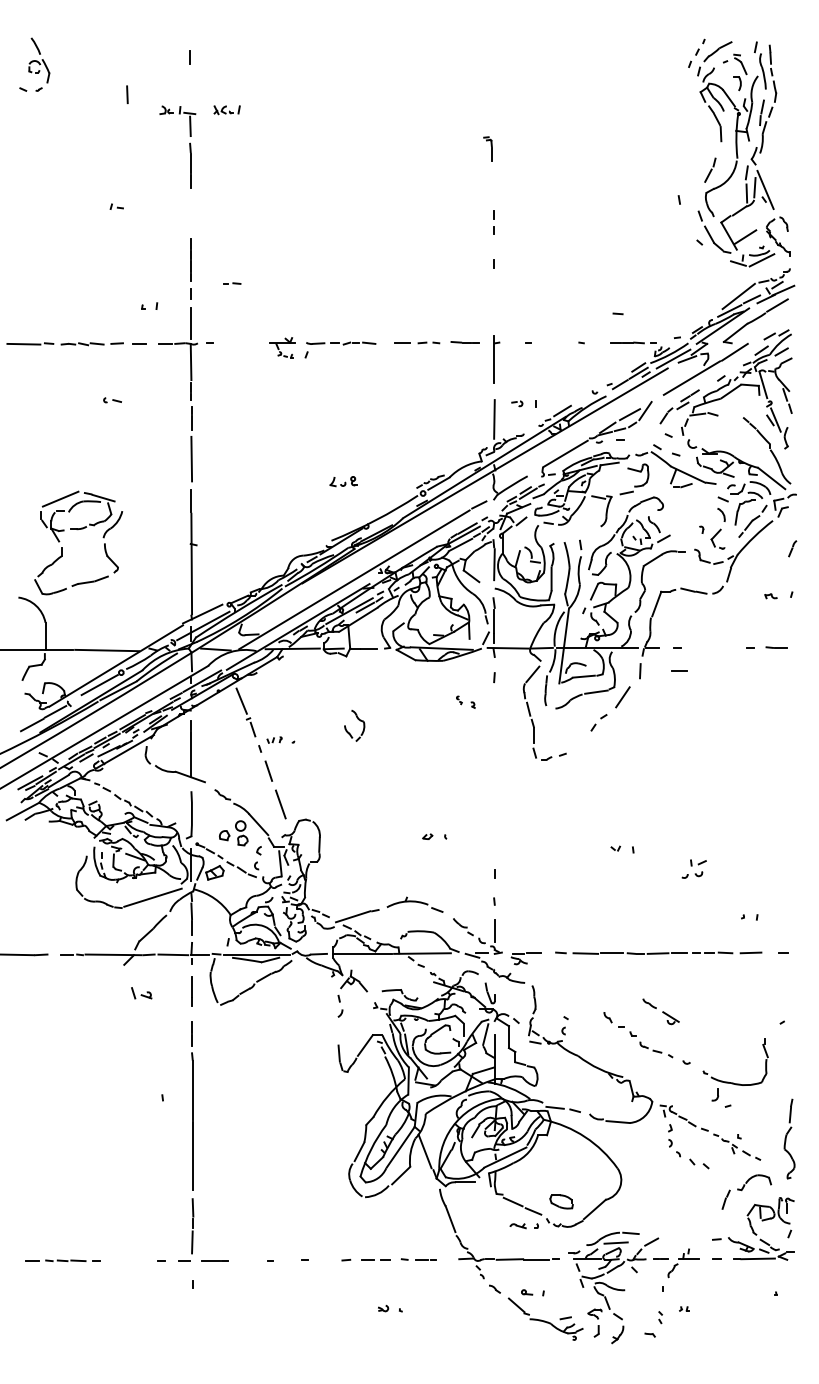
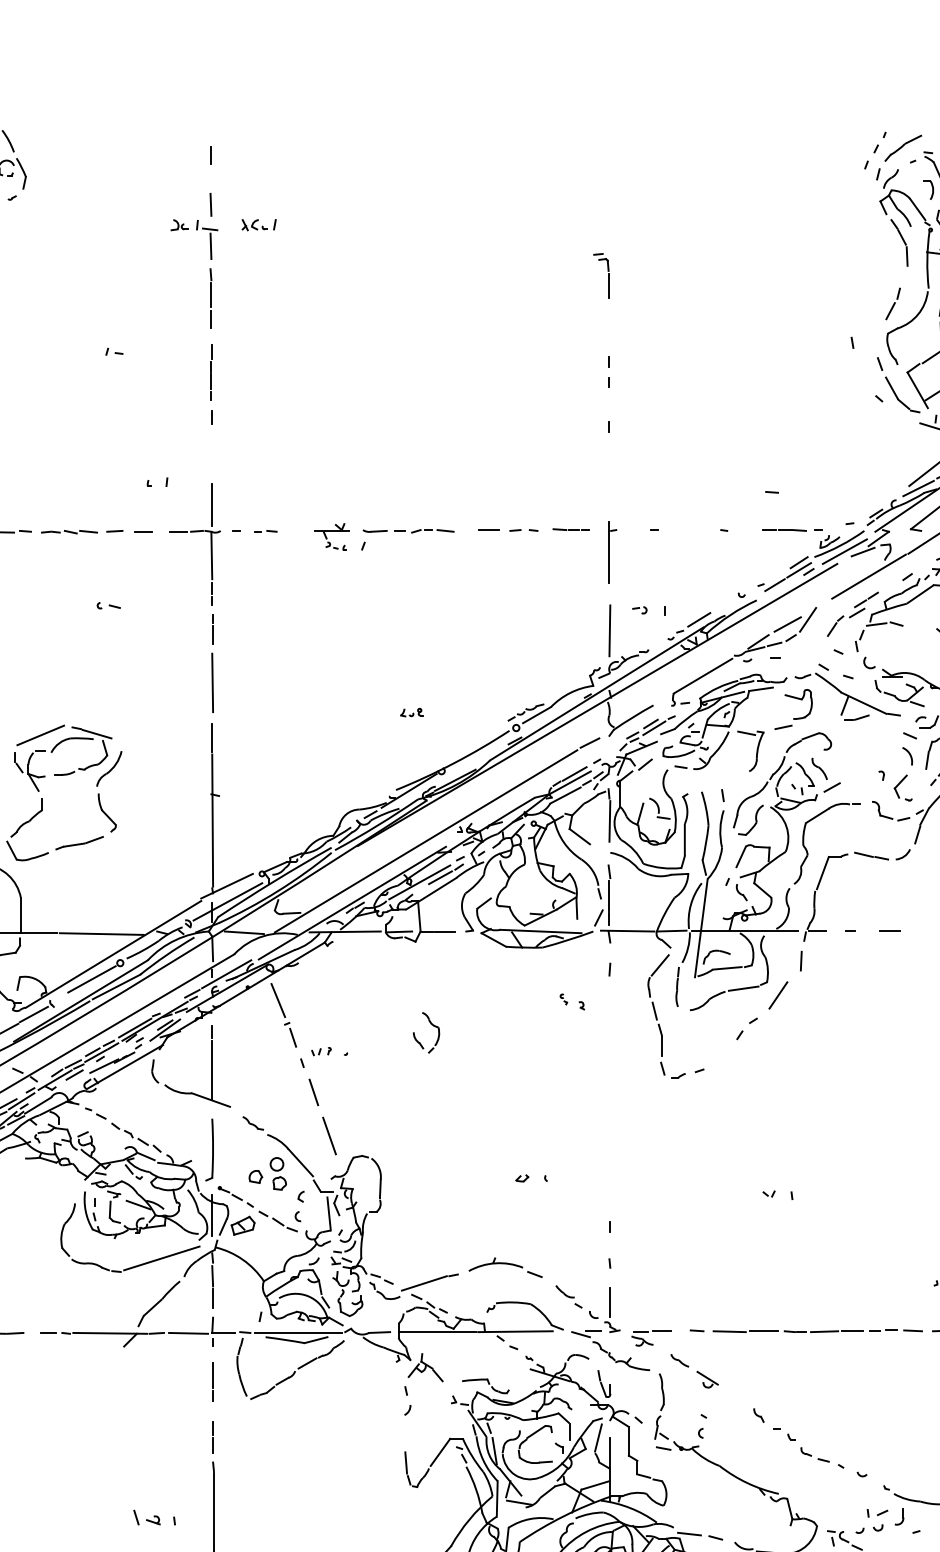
line: (127, 94) -> (211, 204), moved
part: (487, 148) -> (600, 275), size x1.43
line: (190, 268) -> (211, 384), moved
line: (232, 283) -> (266, 531), moved
part: (343, 481) -> (411, 712), size x0.62
line: (679, 670) -> (890, 930), moved
part: (693, 868) -> (871, 1520), moved
part: (141, 993) -> (146, 1517), moved
part: (660, 1011) -> (693, 1370), moved

